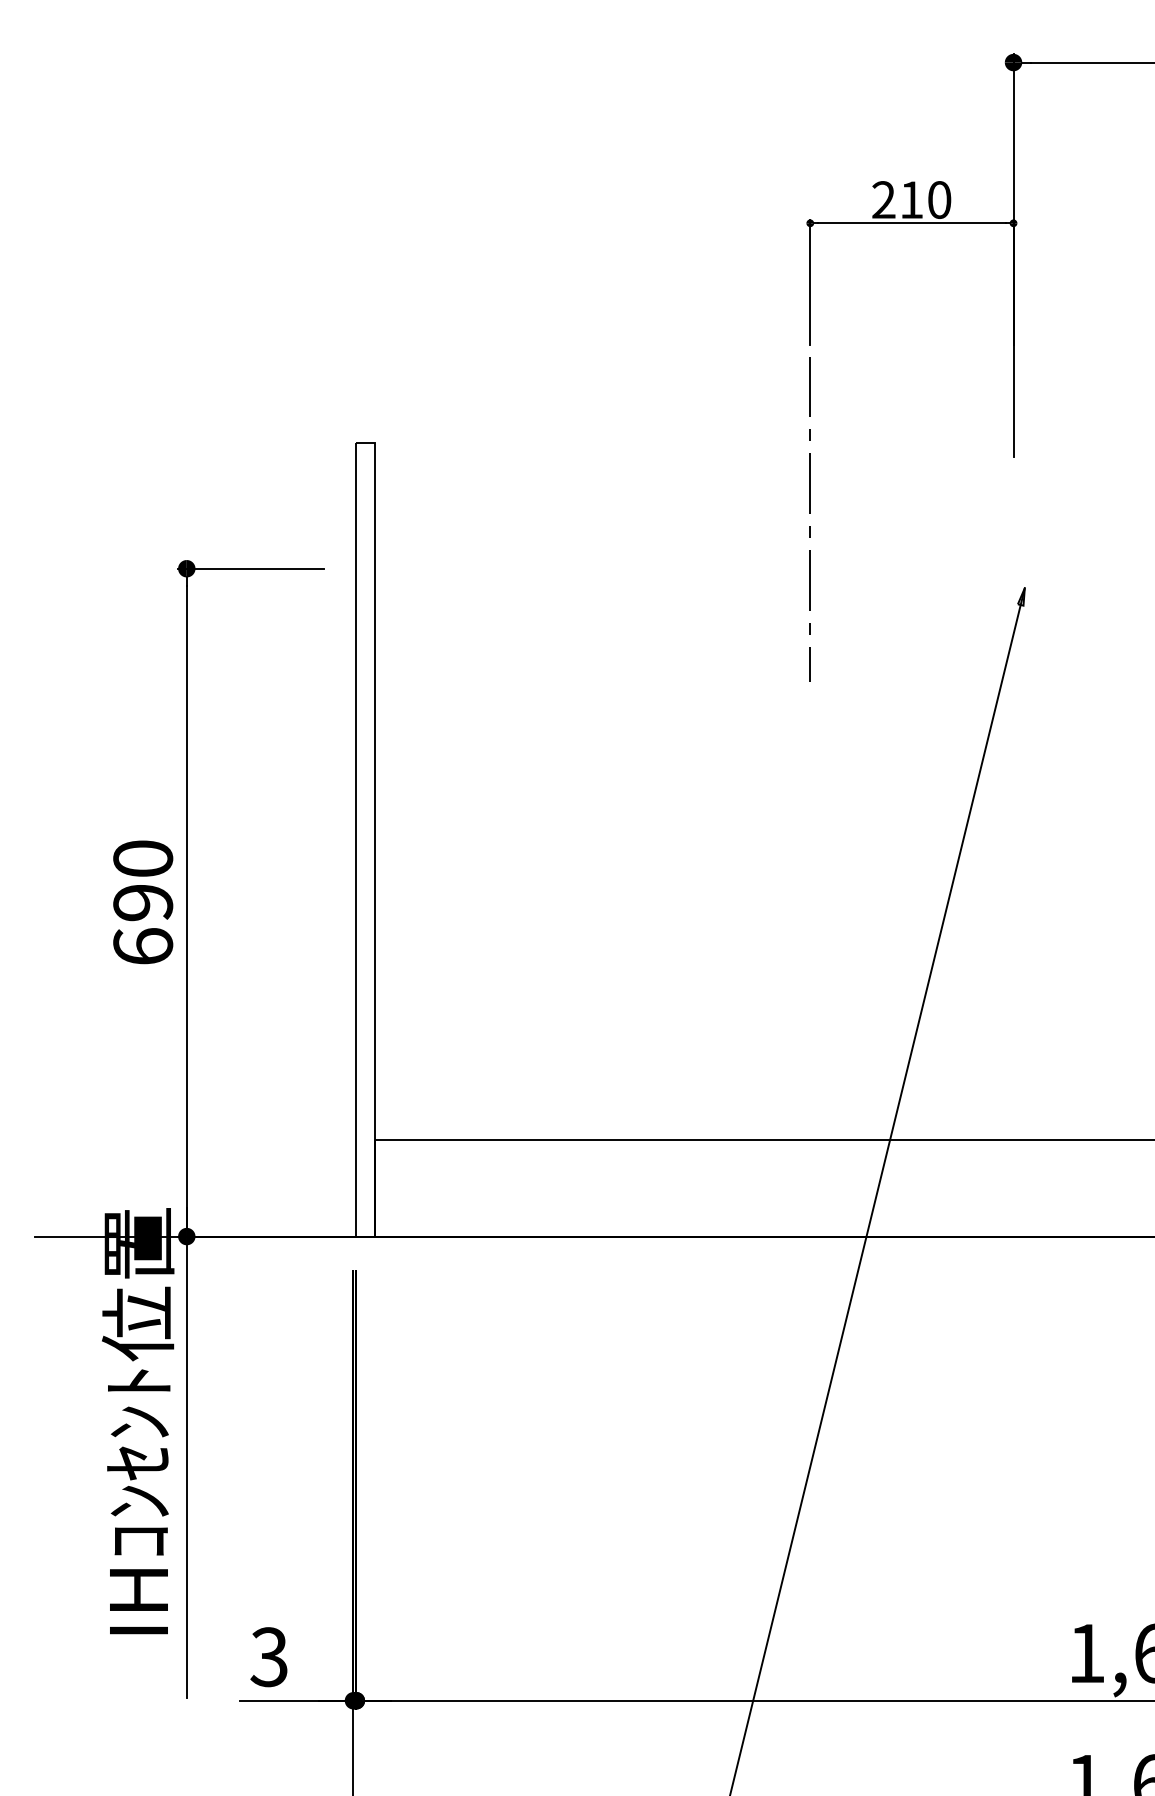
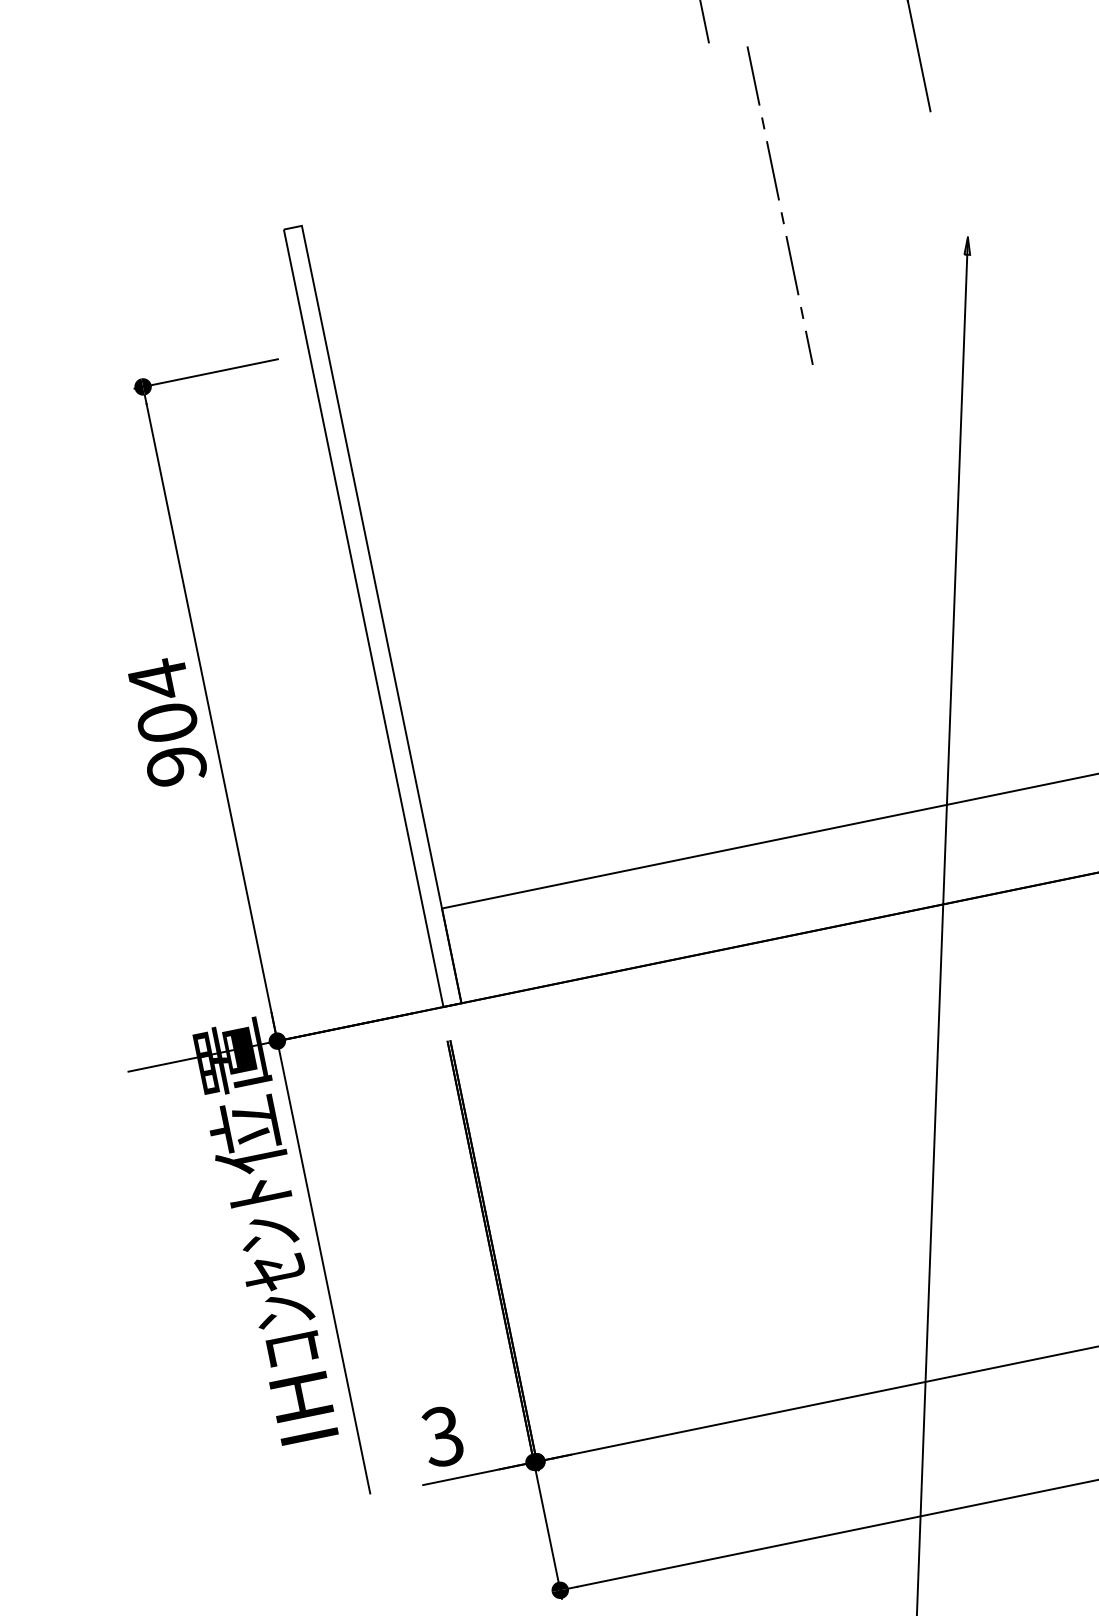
line: (809, 513) -> (778, 200), moved
text: (143, 902) -> (167, 722), 690 -> 904

